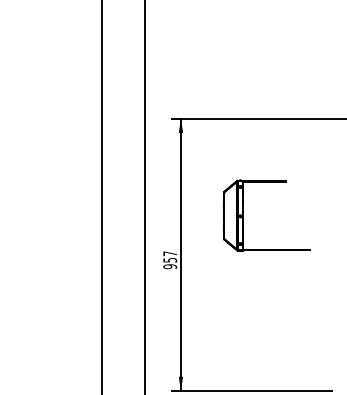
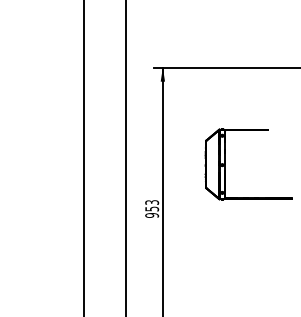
text: (170, 253) -> (152, 202), 957 -> 953

